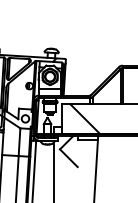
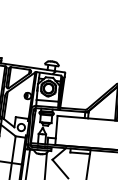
hatch: (85, 119) -> (79, 132), removed

